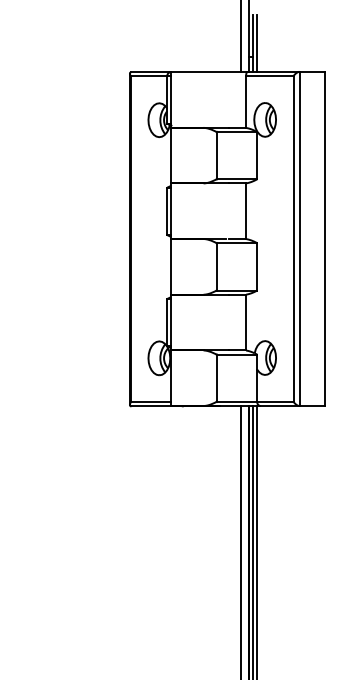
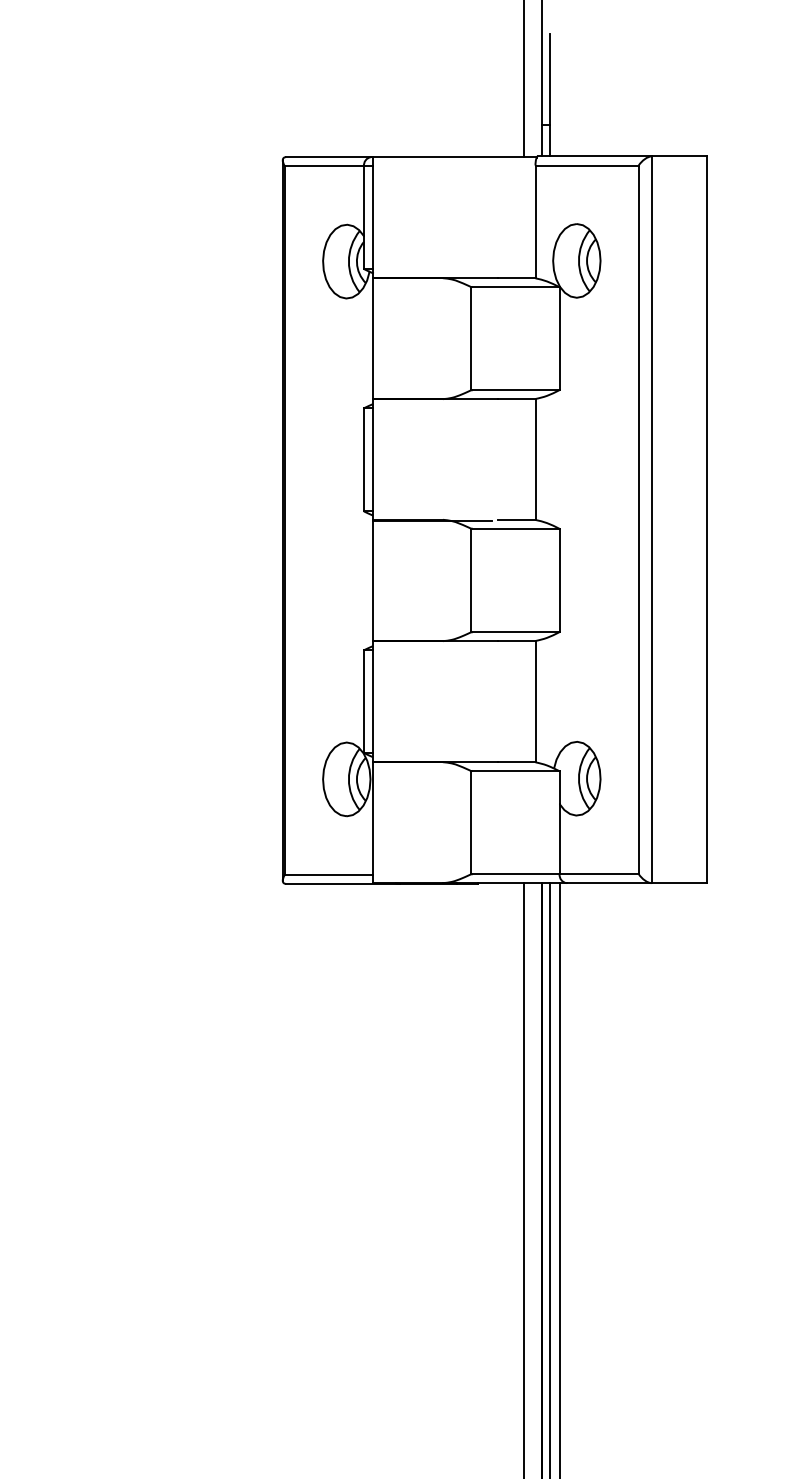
line: (257, 43) -> (560, 94), removed

